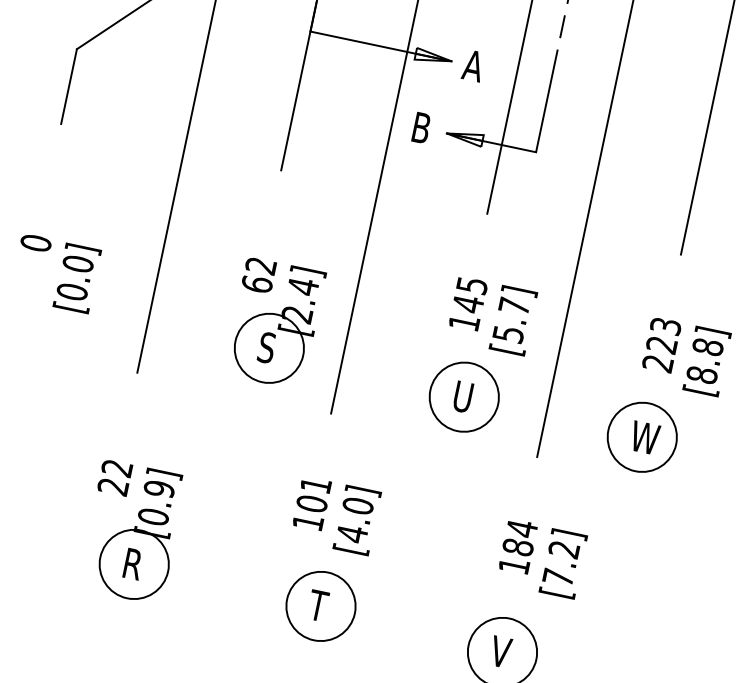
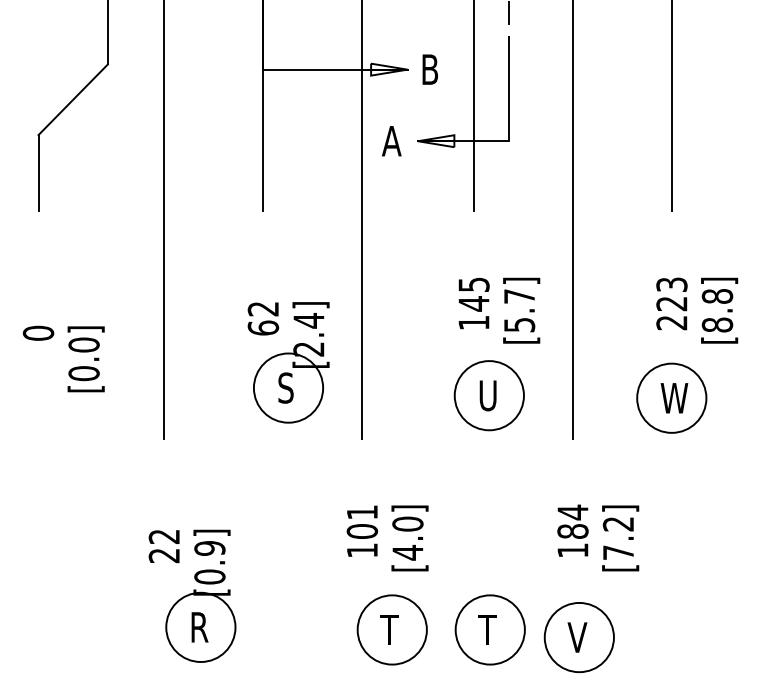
text: (472, 65) -> (429, 69), A -> B
text: (420, 128) -> (391, 141), B -> A
part: (416, 626) -> (489, 629), added

